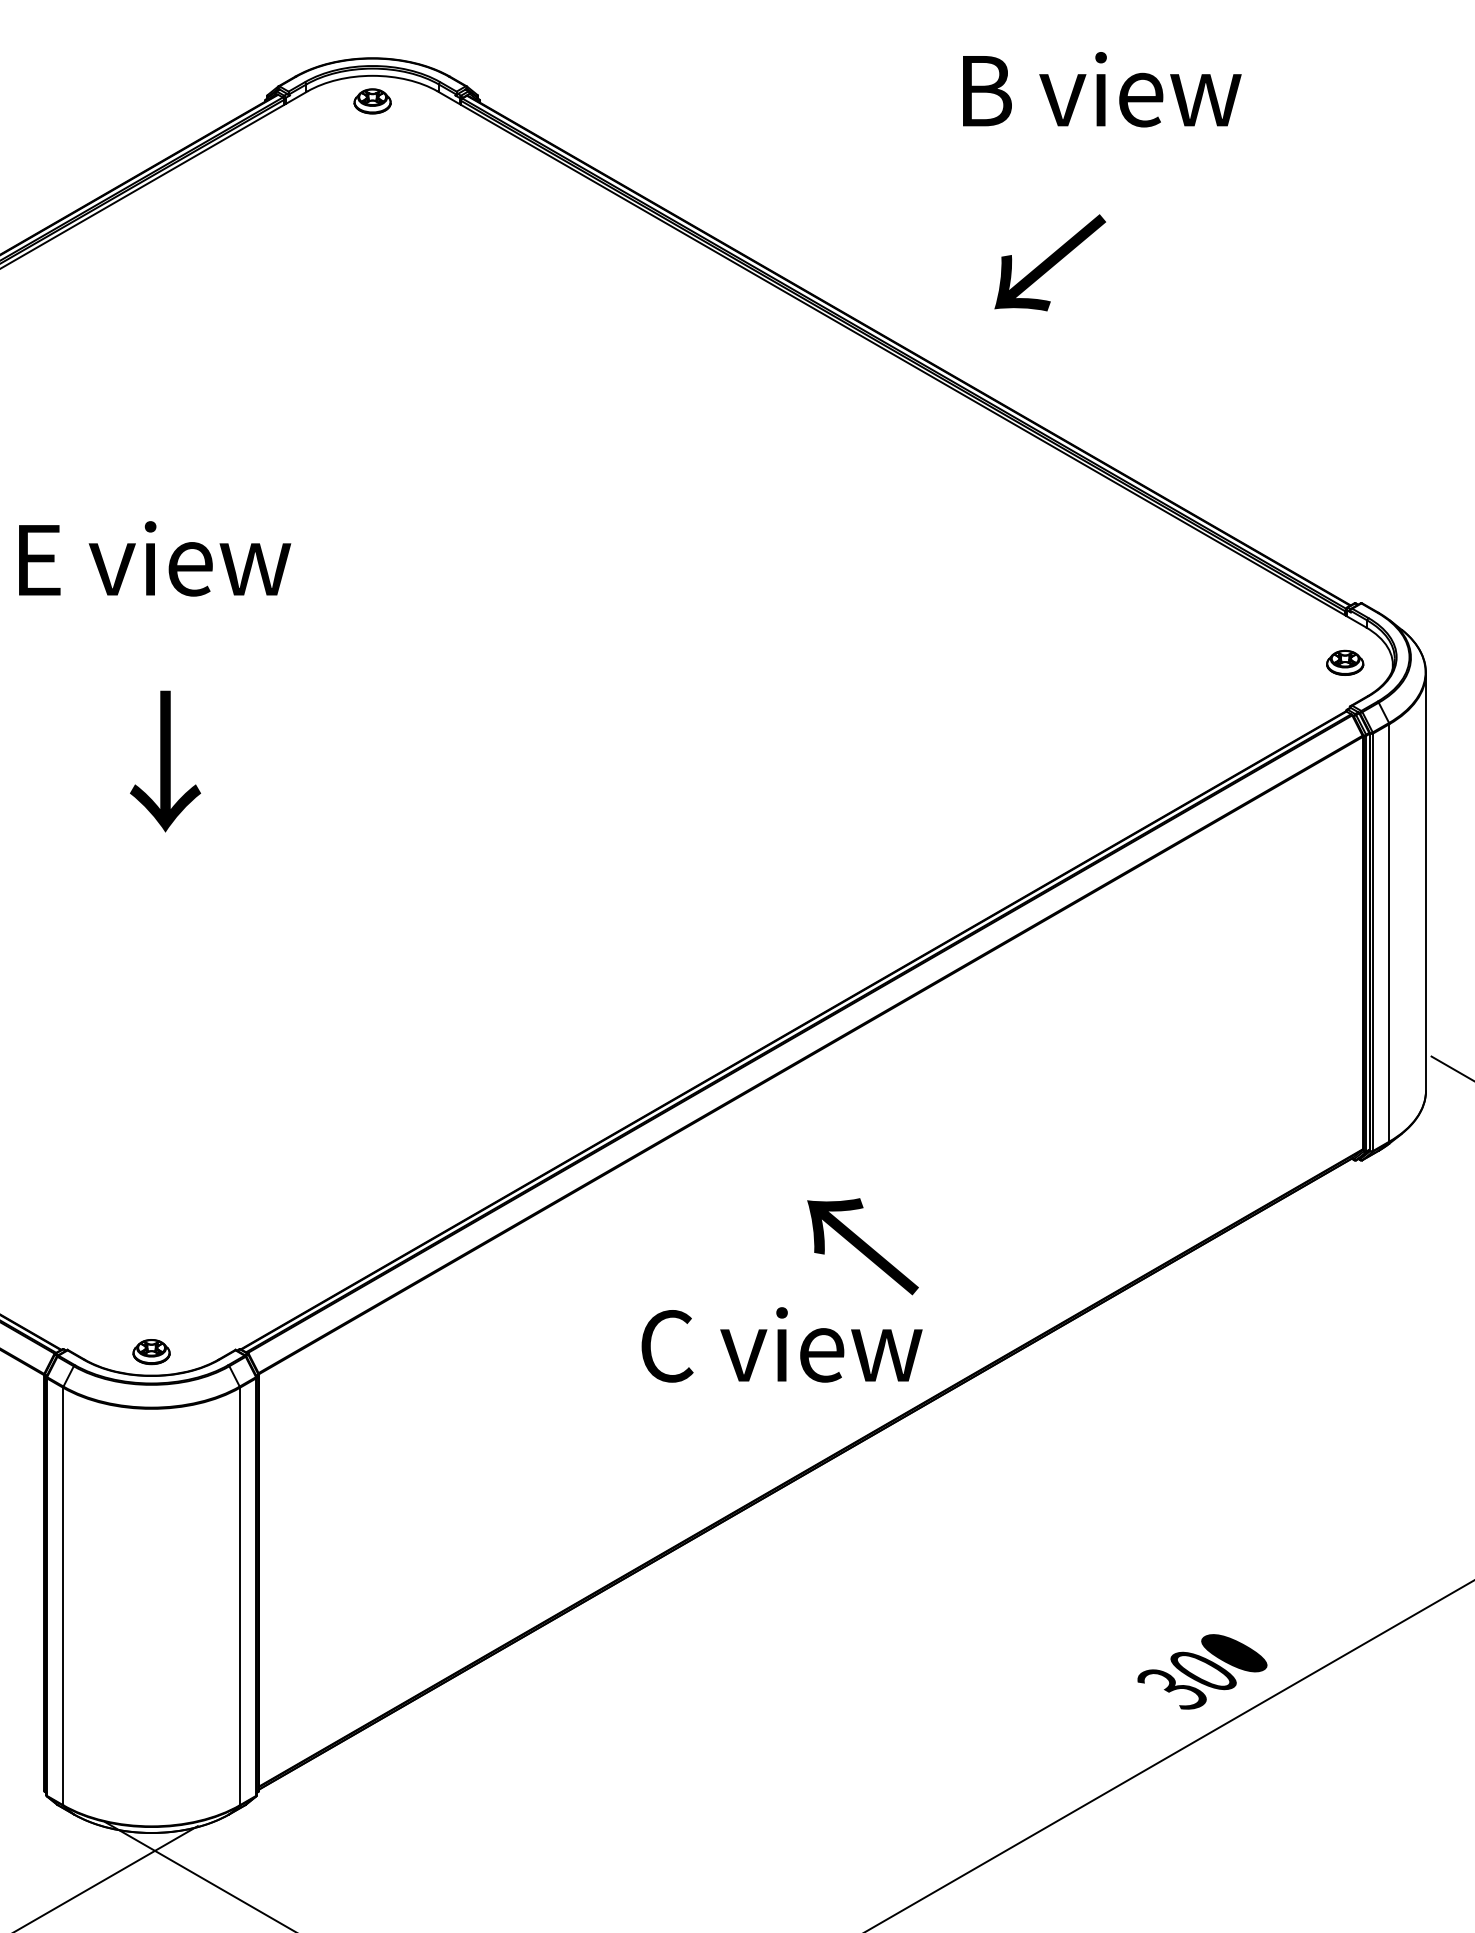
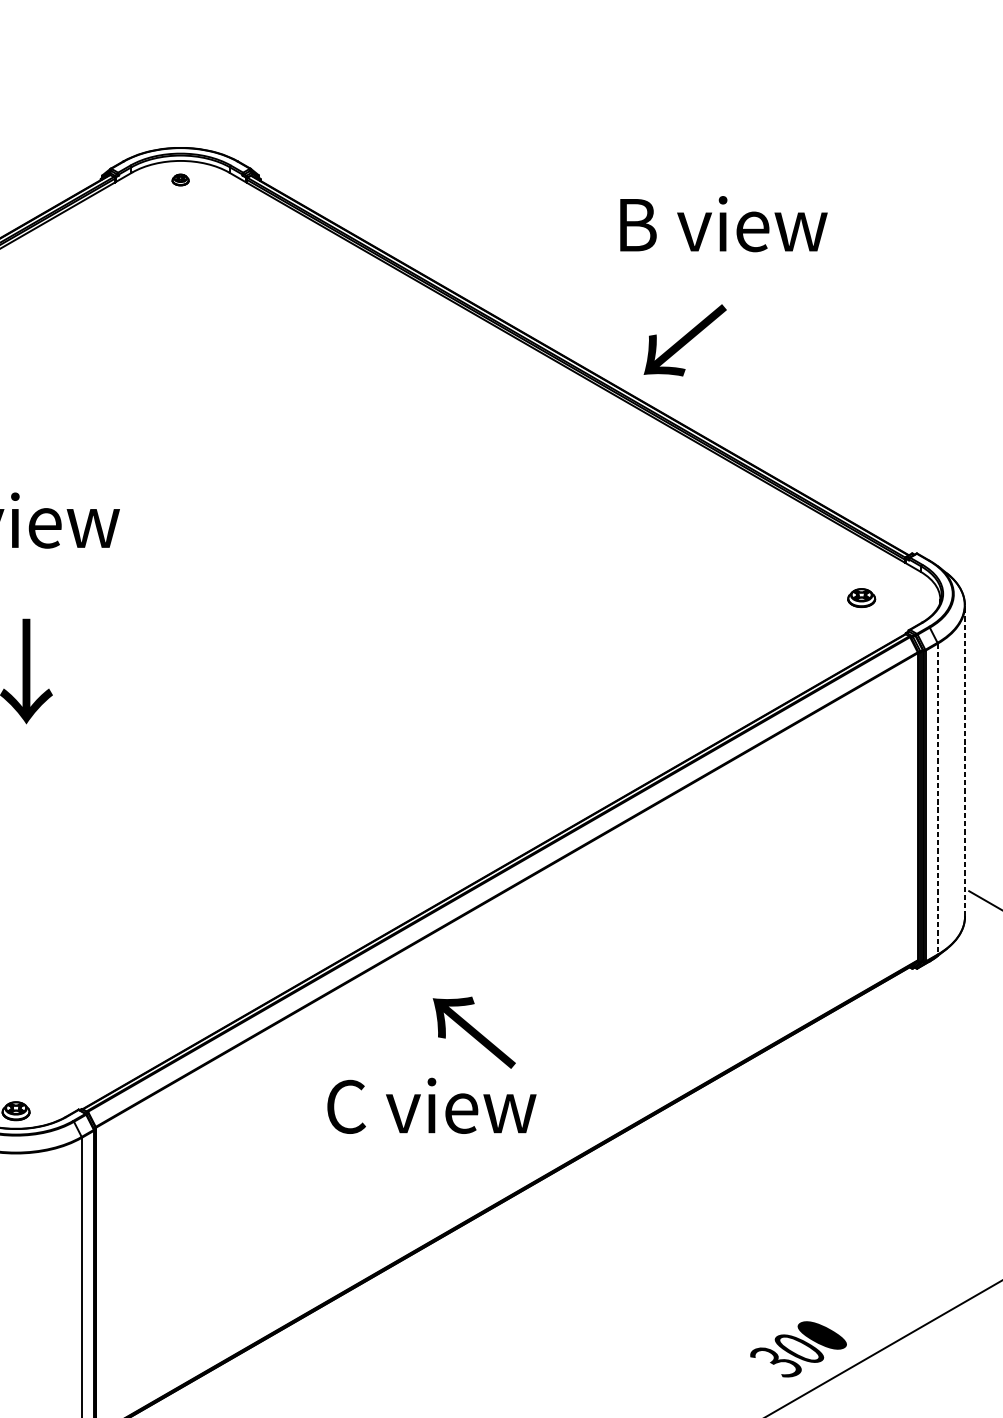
text: (1102, 89) -> (724, 223), moved
part: (372, 101) -> (180, 180), size x0.6
text: (1049, 262) -> (684, 340), moved
part: (1345, 662) -> (861, 597), moved
line: (1426, 881) -> (965, 760), solid -> dashed
line: (1389, 932) -> (937, 798), solid -> dashed
text: (862, 1246) -> (473, 1032), moved
text: (781, 1344) -> (431, 1105), moved

